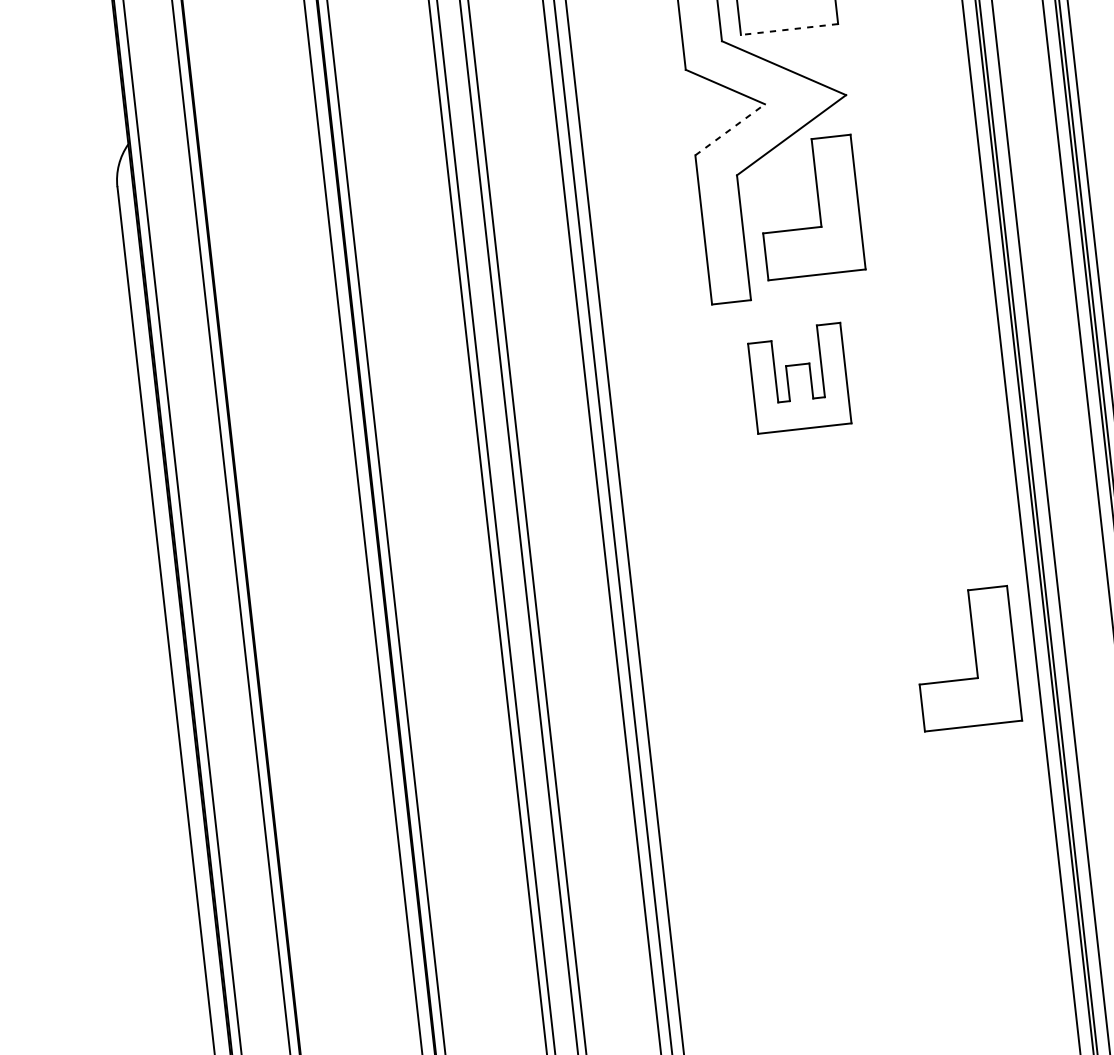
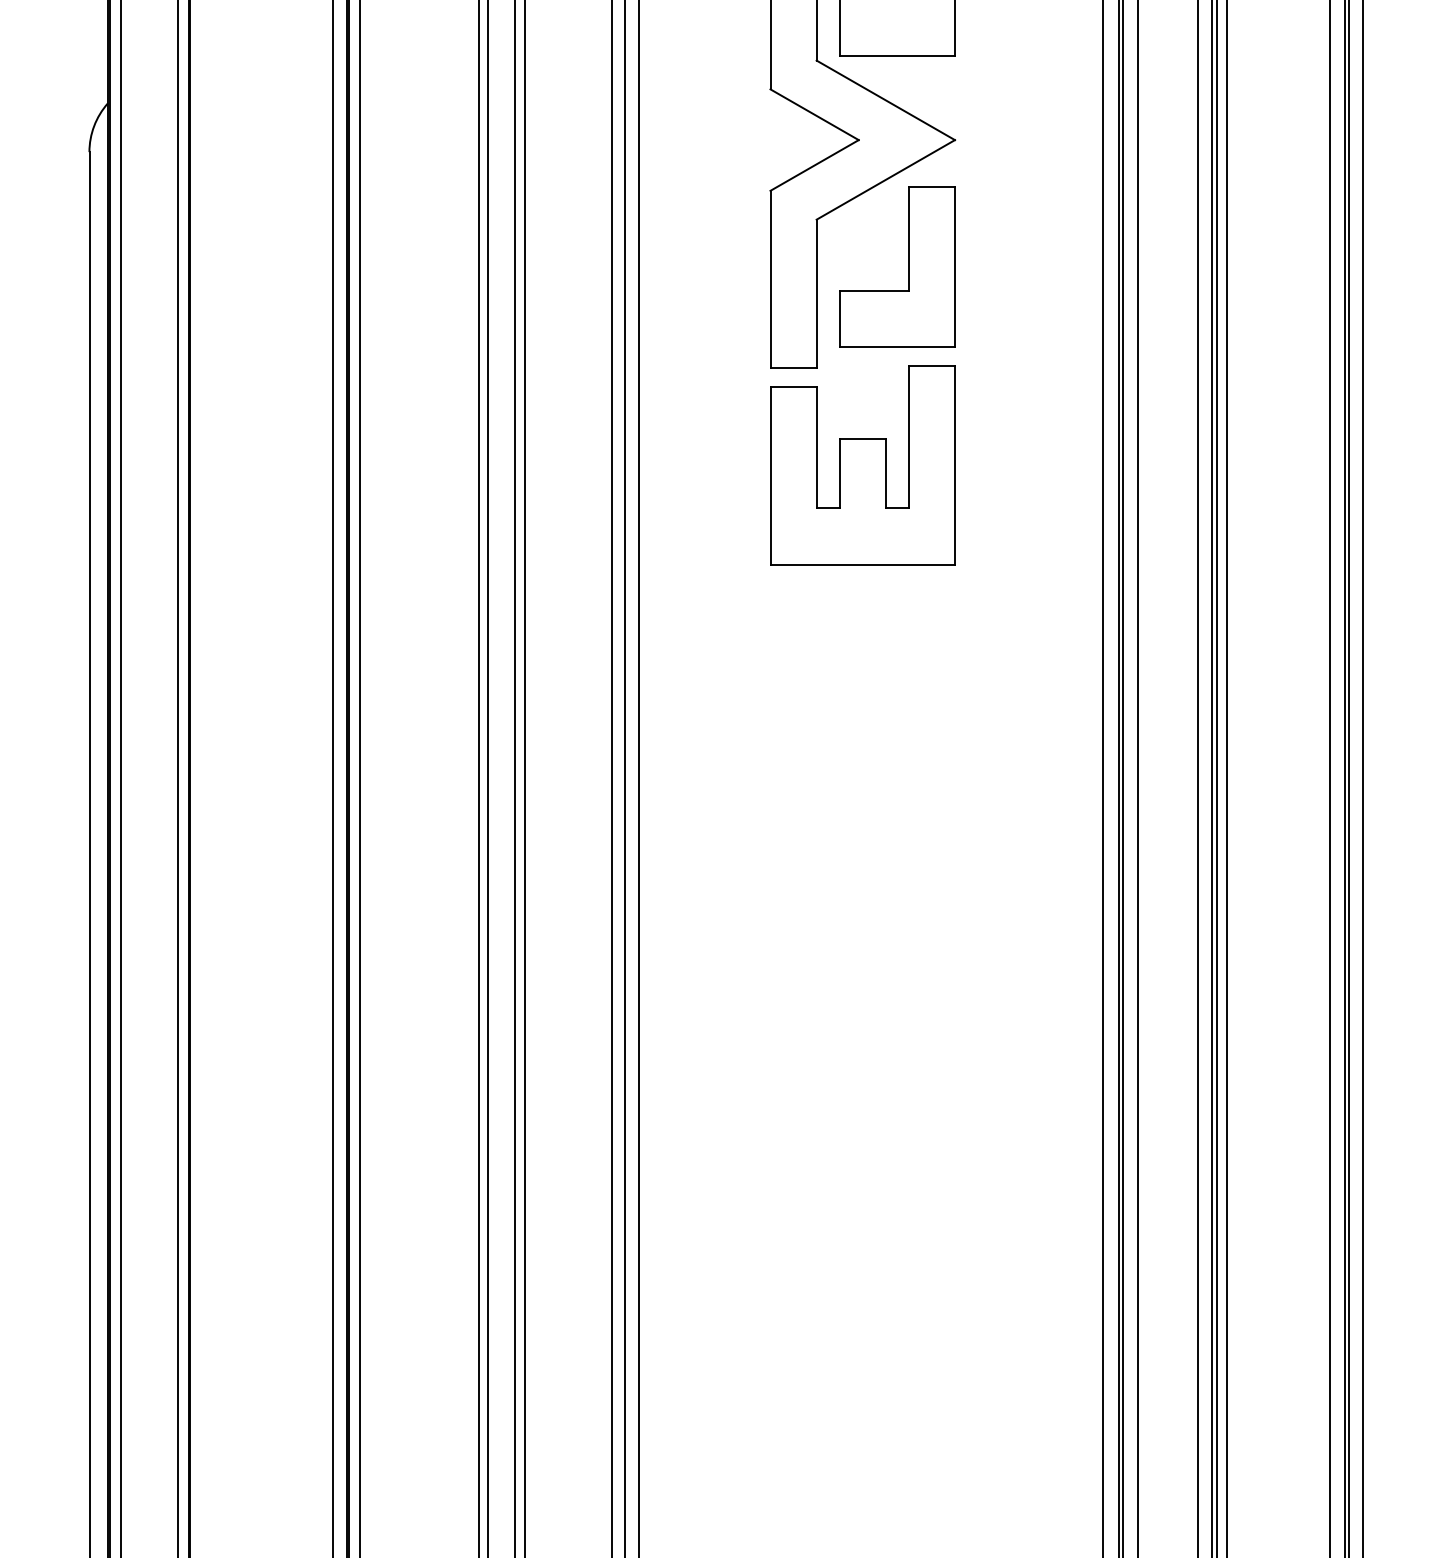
line: (789, 29) -> (897, 55), dashed -> solid
line: (730, 129) -> (814, 165), dashed -> solid
part: (798, 378) -> (862, 465), size x1.67
part: (975, 657) -> (1032, 815), removed

